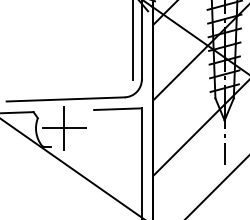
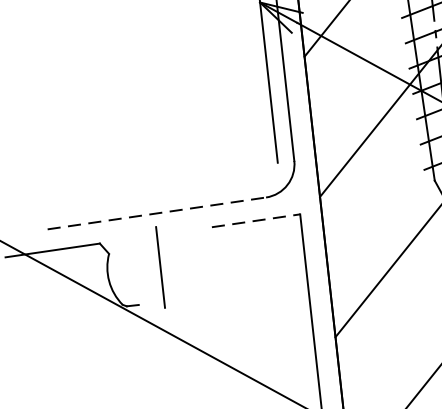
line: (66, 99) -> (158, 213), solid -> dashed
line: (118, 109) -> (257, 221), solid -> dashed
line: (64, 128) -> (160, 267), removed

